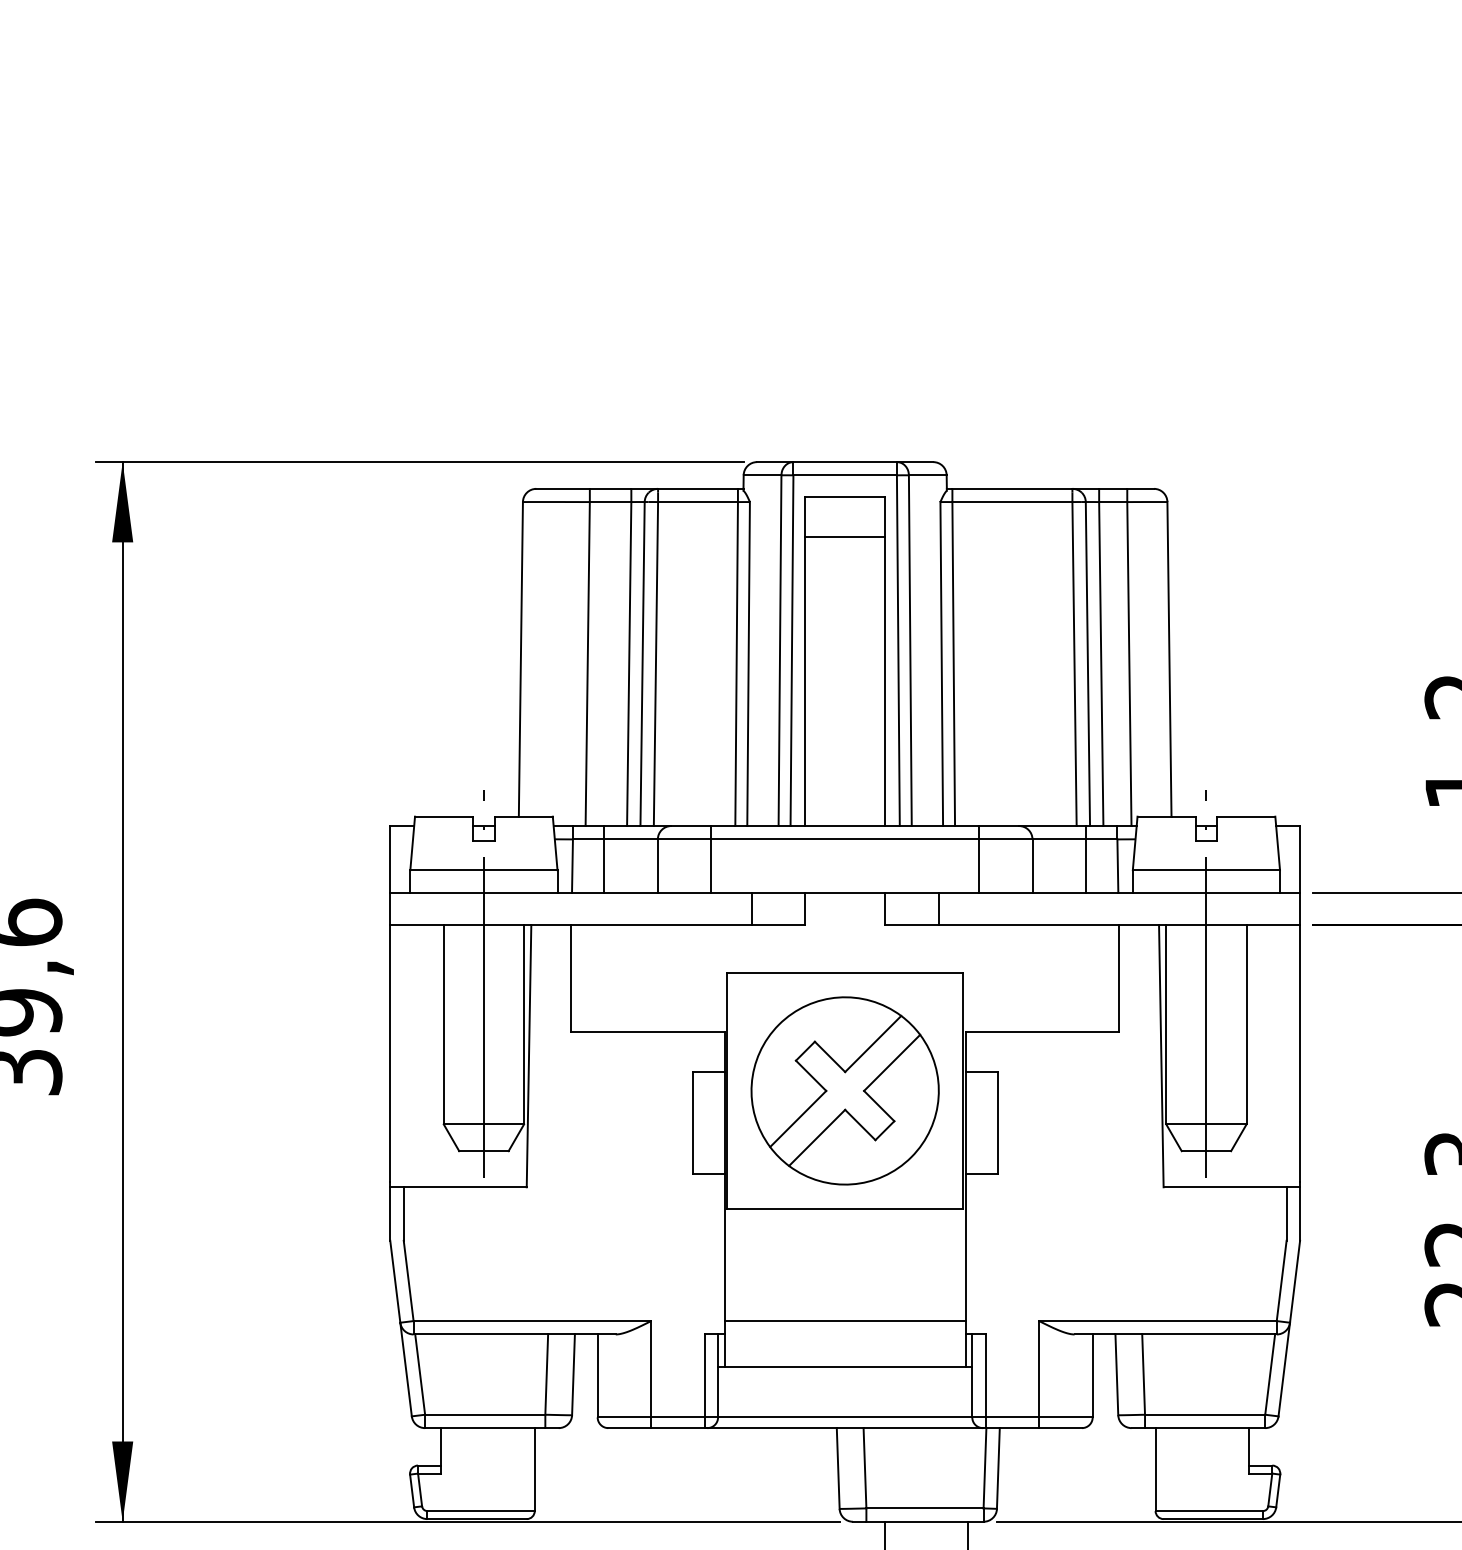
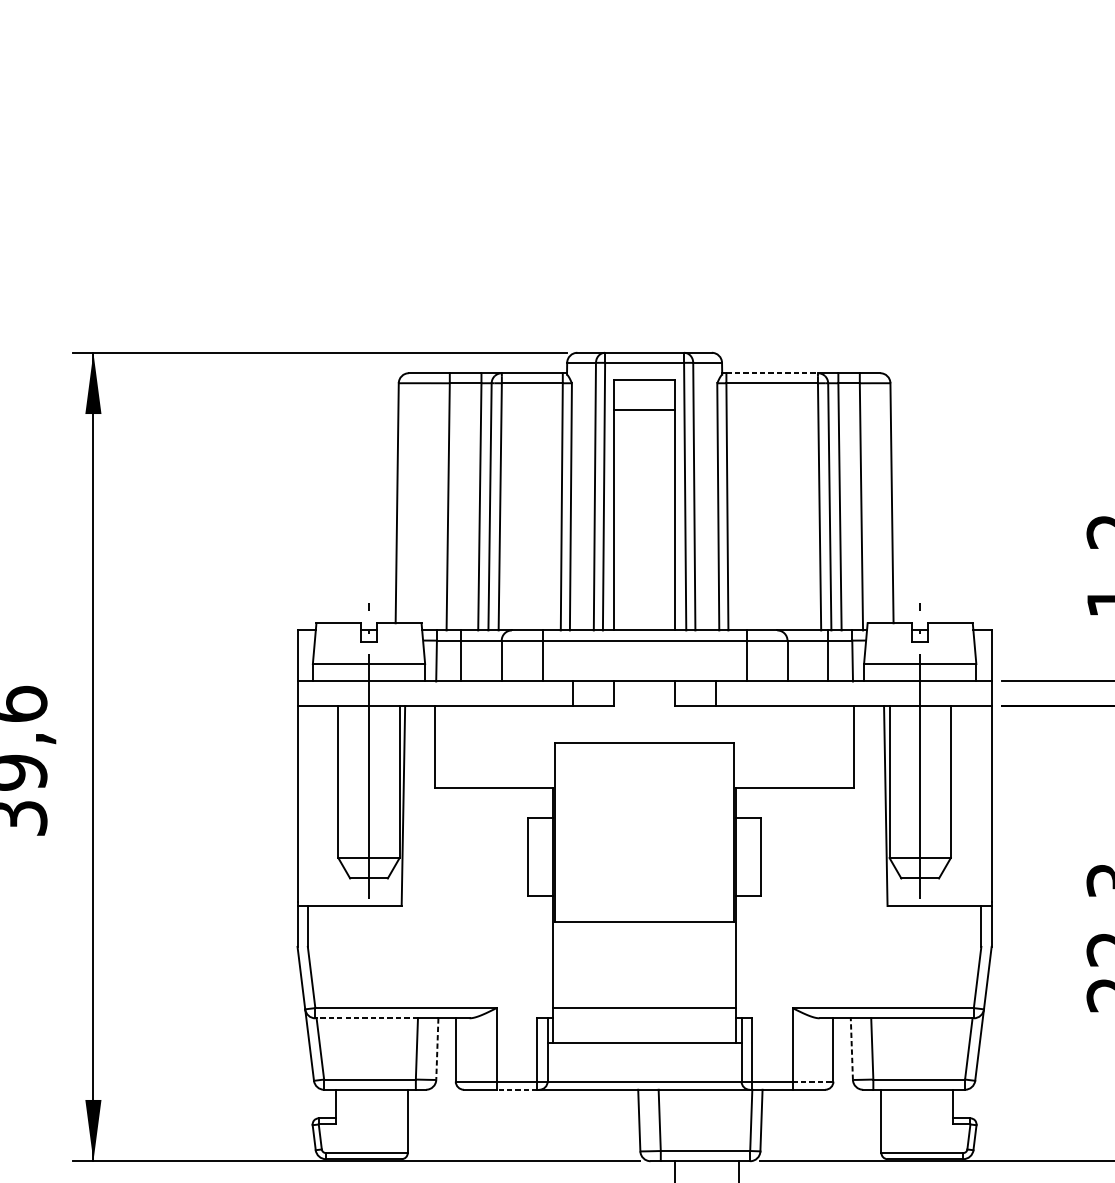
line: (1012, 488) -> (772, 372), solid -> dashed
part: (844, 1090) -> (644, 832), removed
line: (481, 1334) -> (367, 1018), solid -> dashed
line: (1116, 1374) -> (851, 1048), solid -> dashed
line: (573, 1375) -> (437, 1049), solid -> dashed
line: (1065, 1417) -> (812, 1081), solid -> dashed
line: (677, 1428) -> (516, 1090), solid -> dashed

